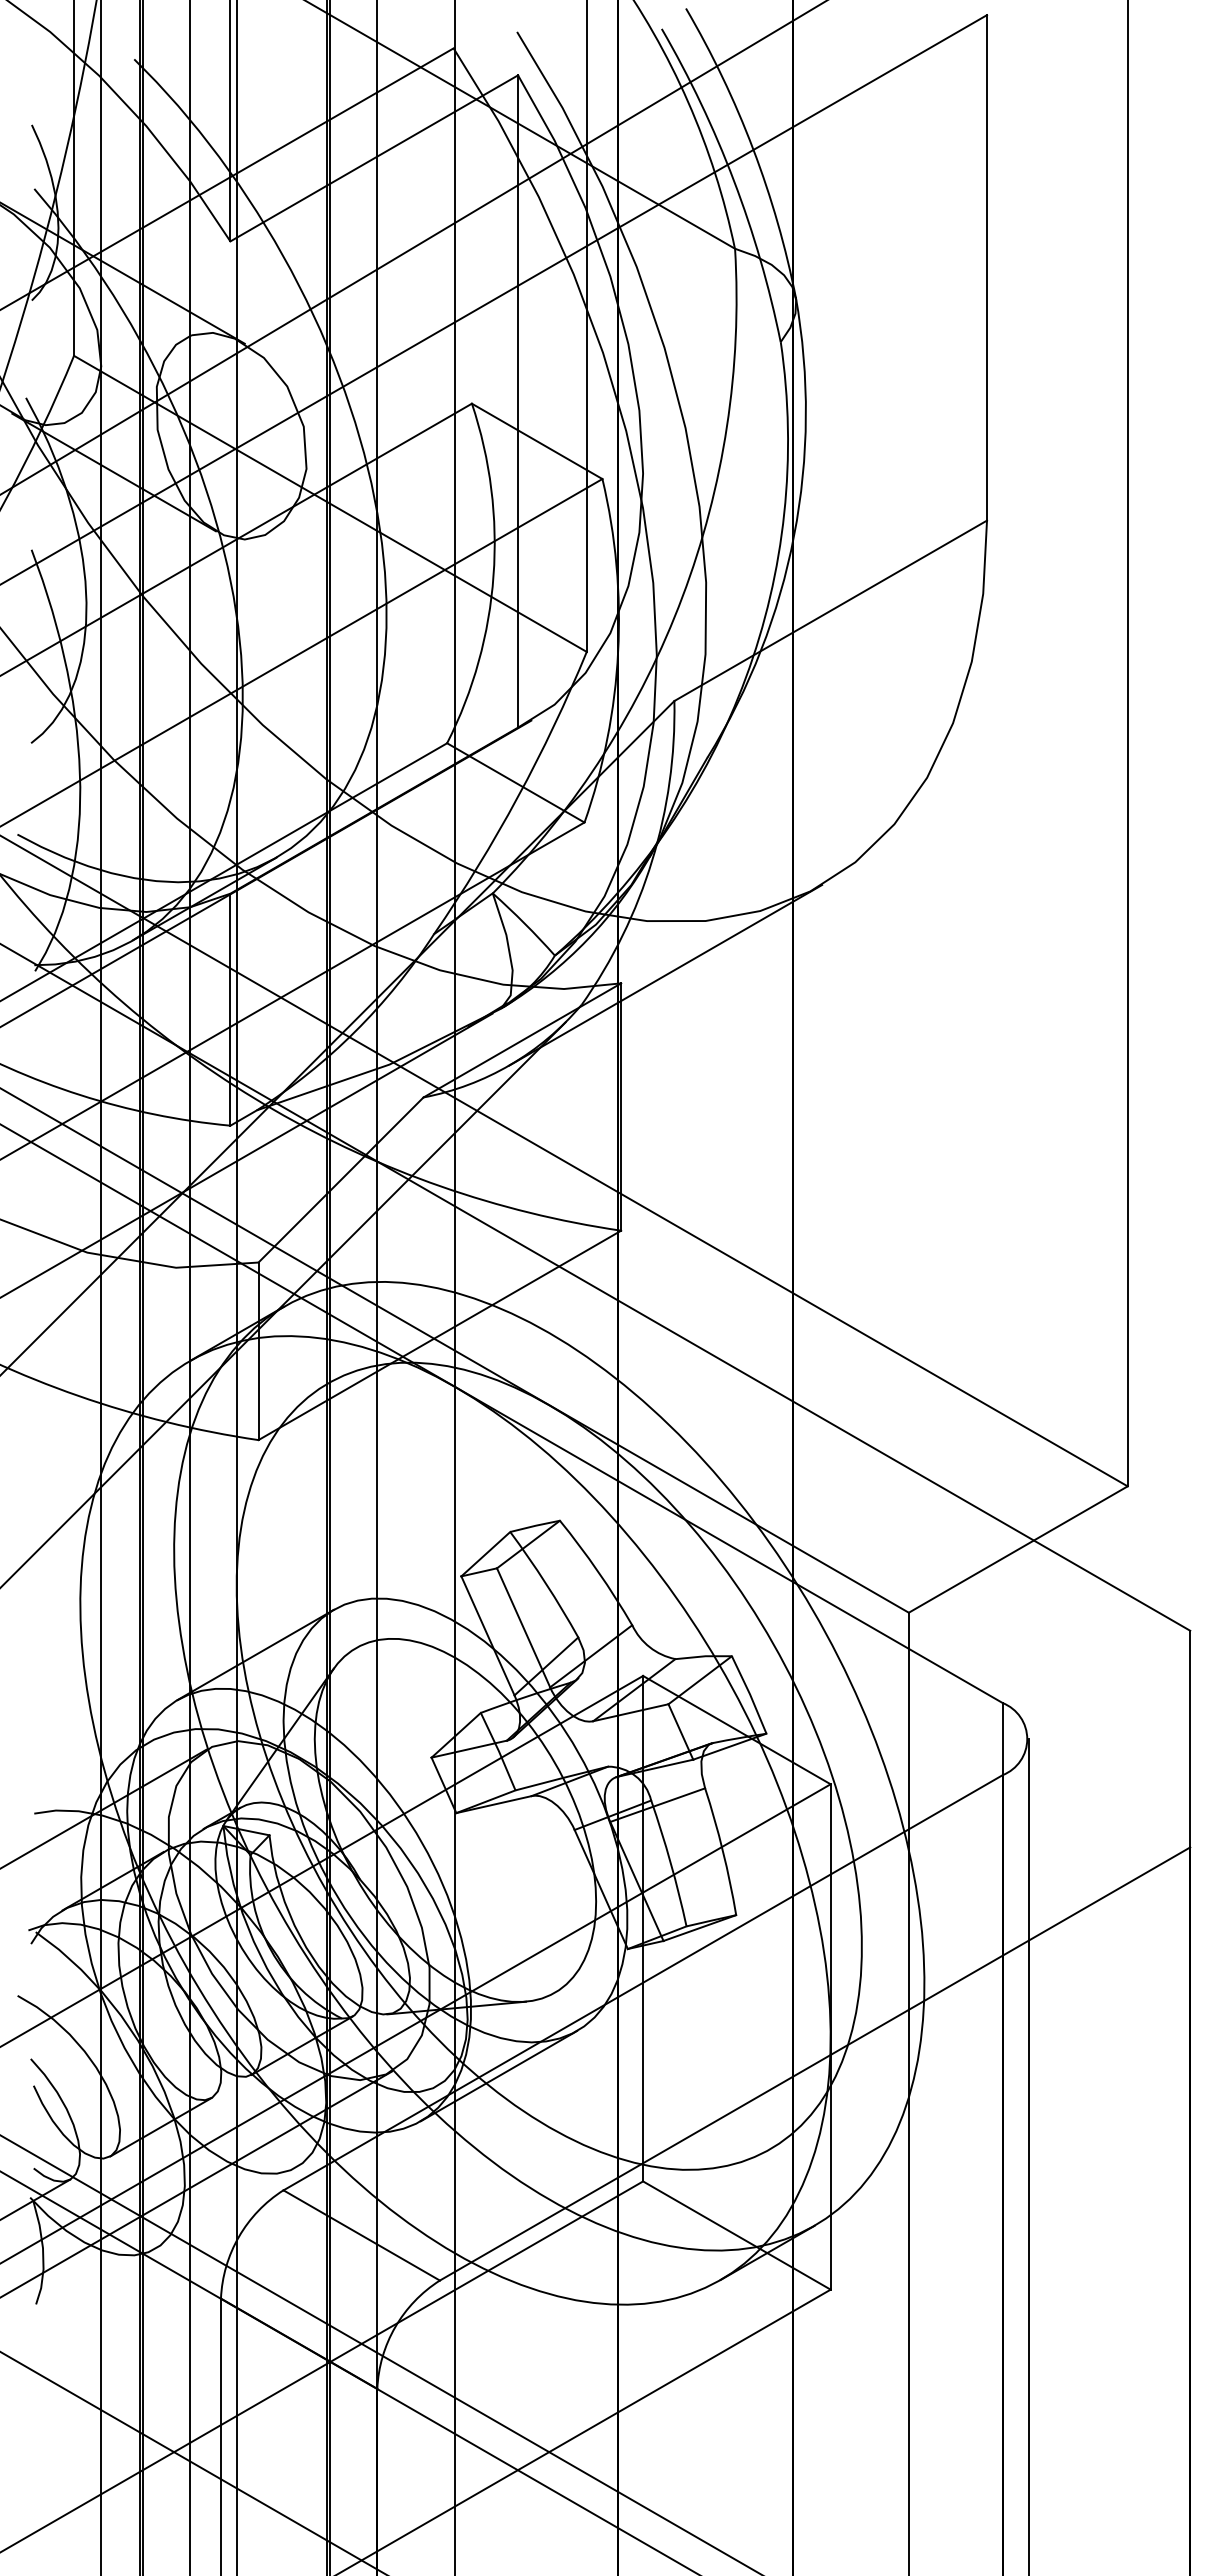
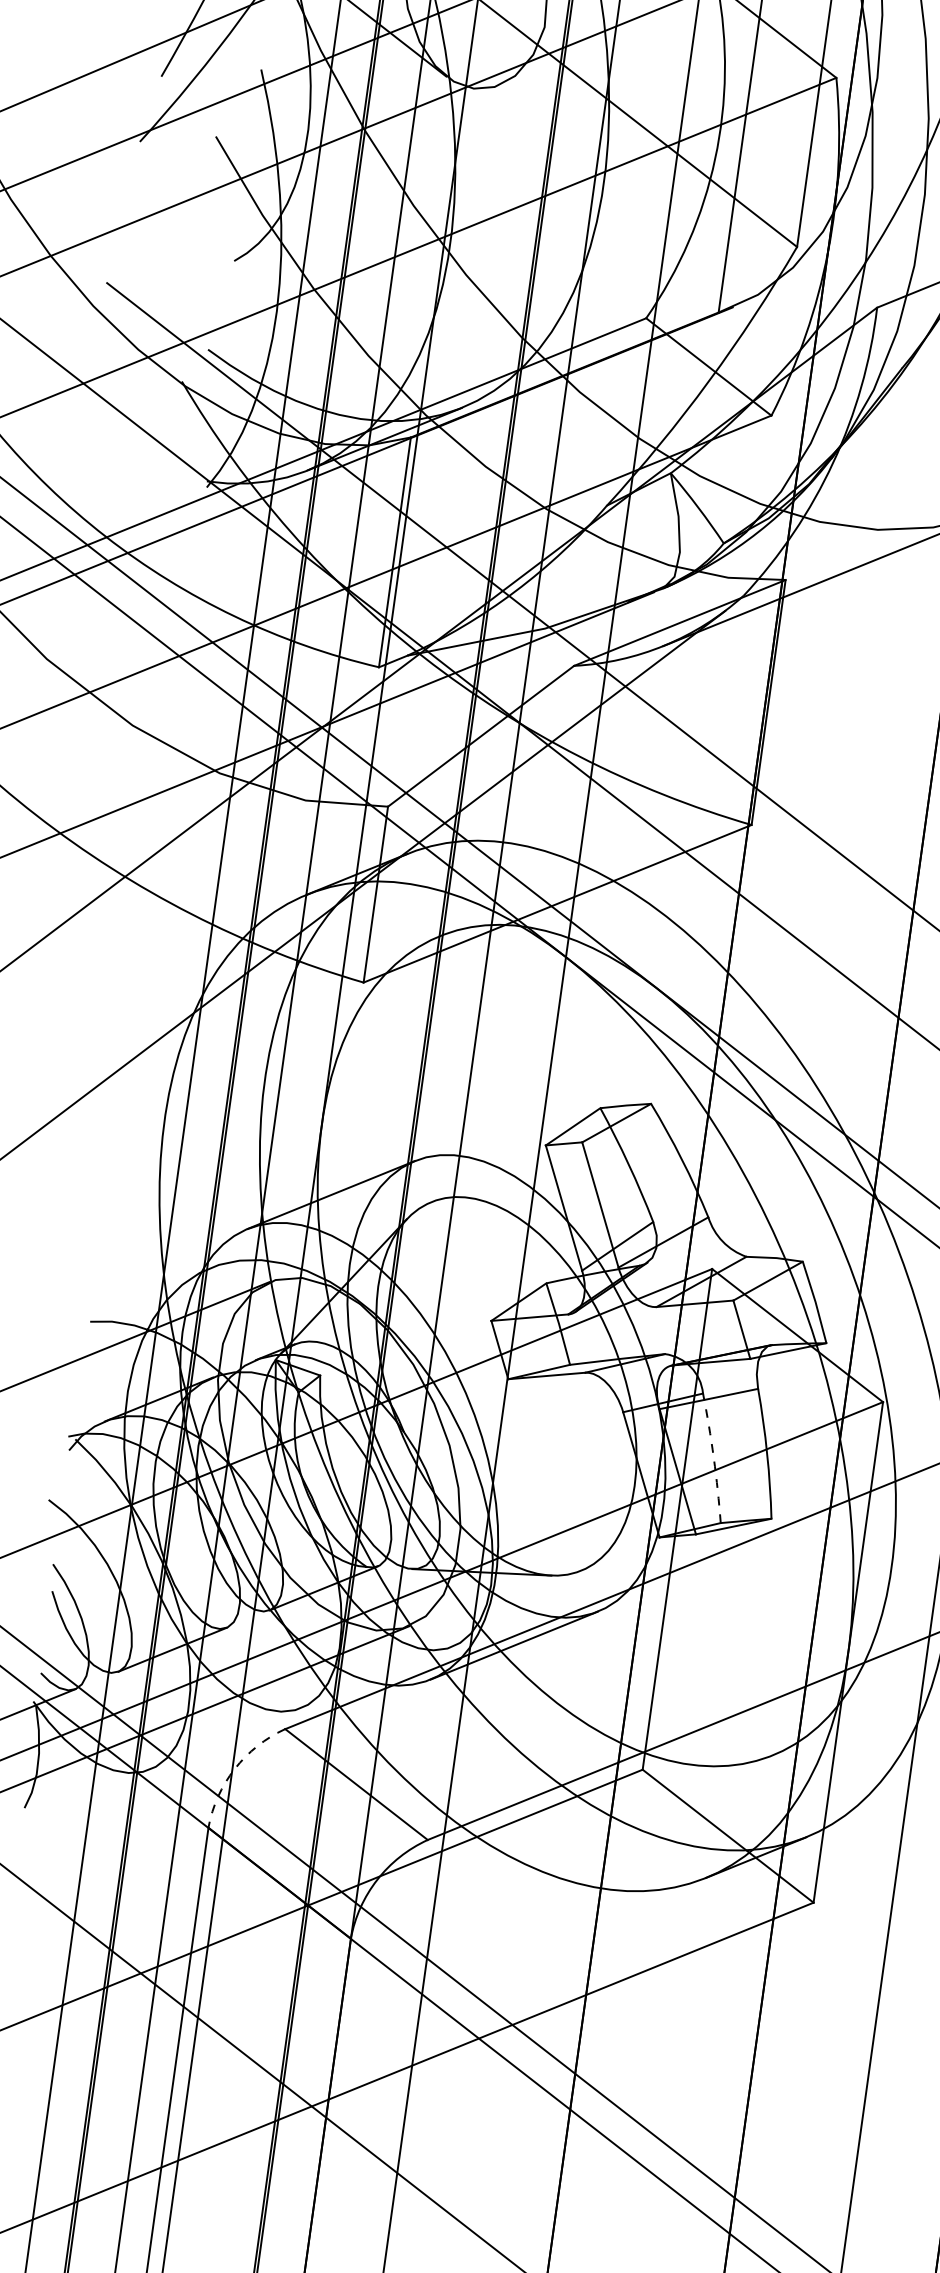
arc: (670, 1862) -> (713, 1457), solid -> dashed
arc: (238, 2236) -> (234, 1768), solid -> dashed

